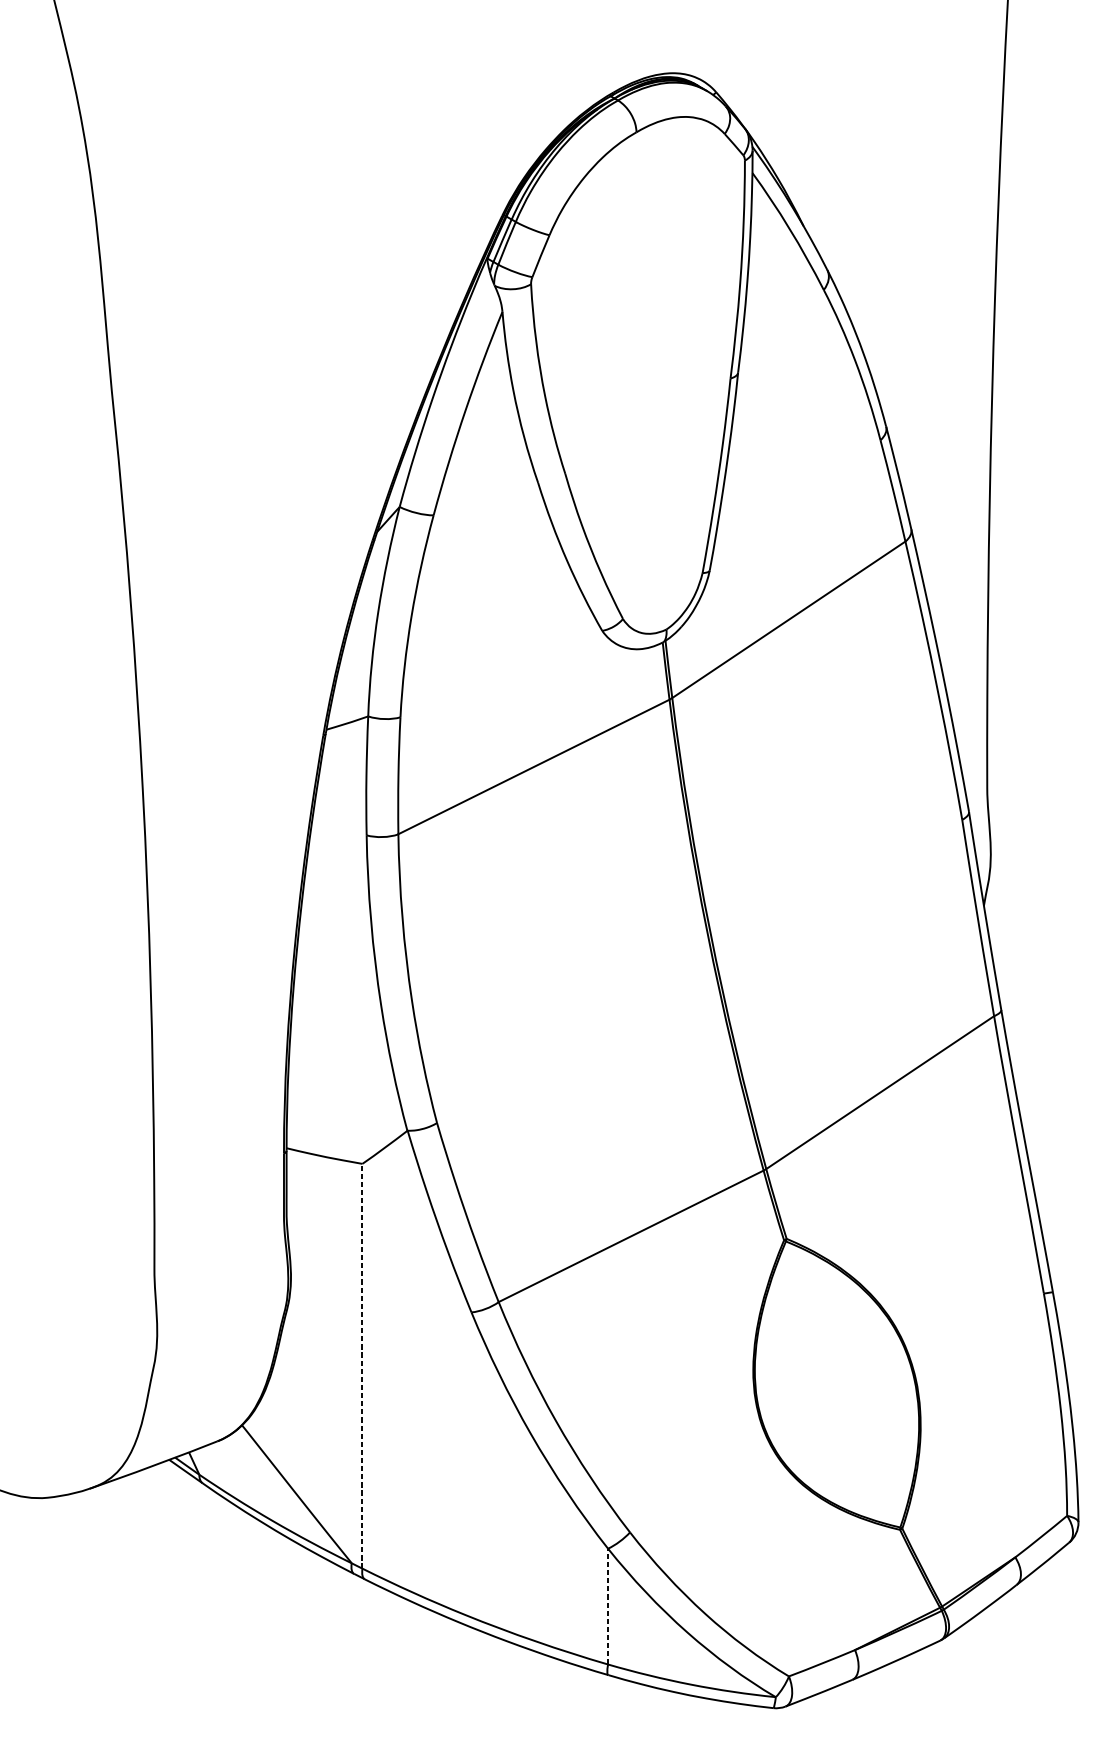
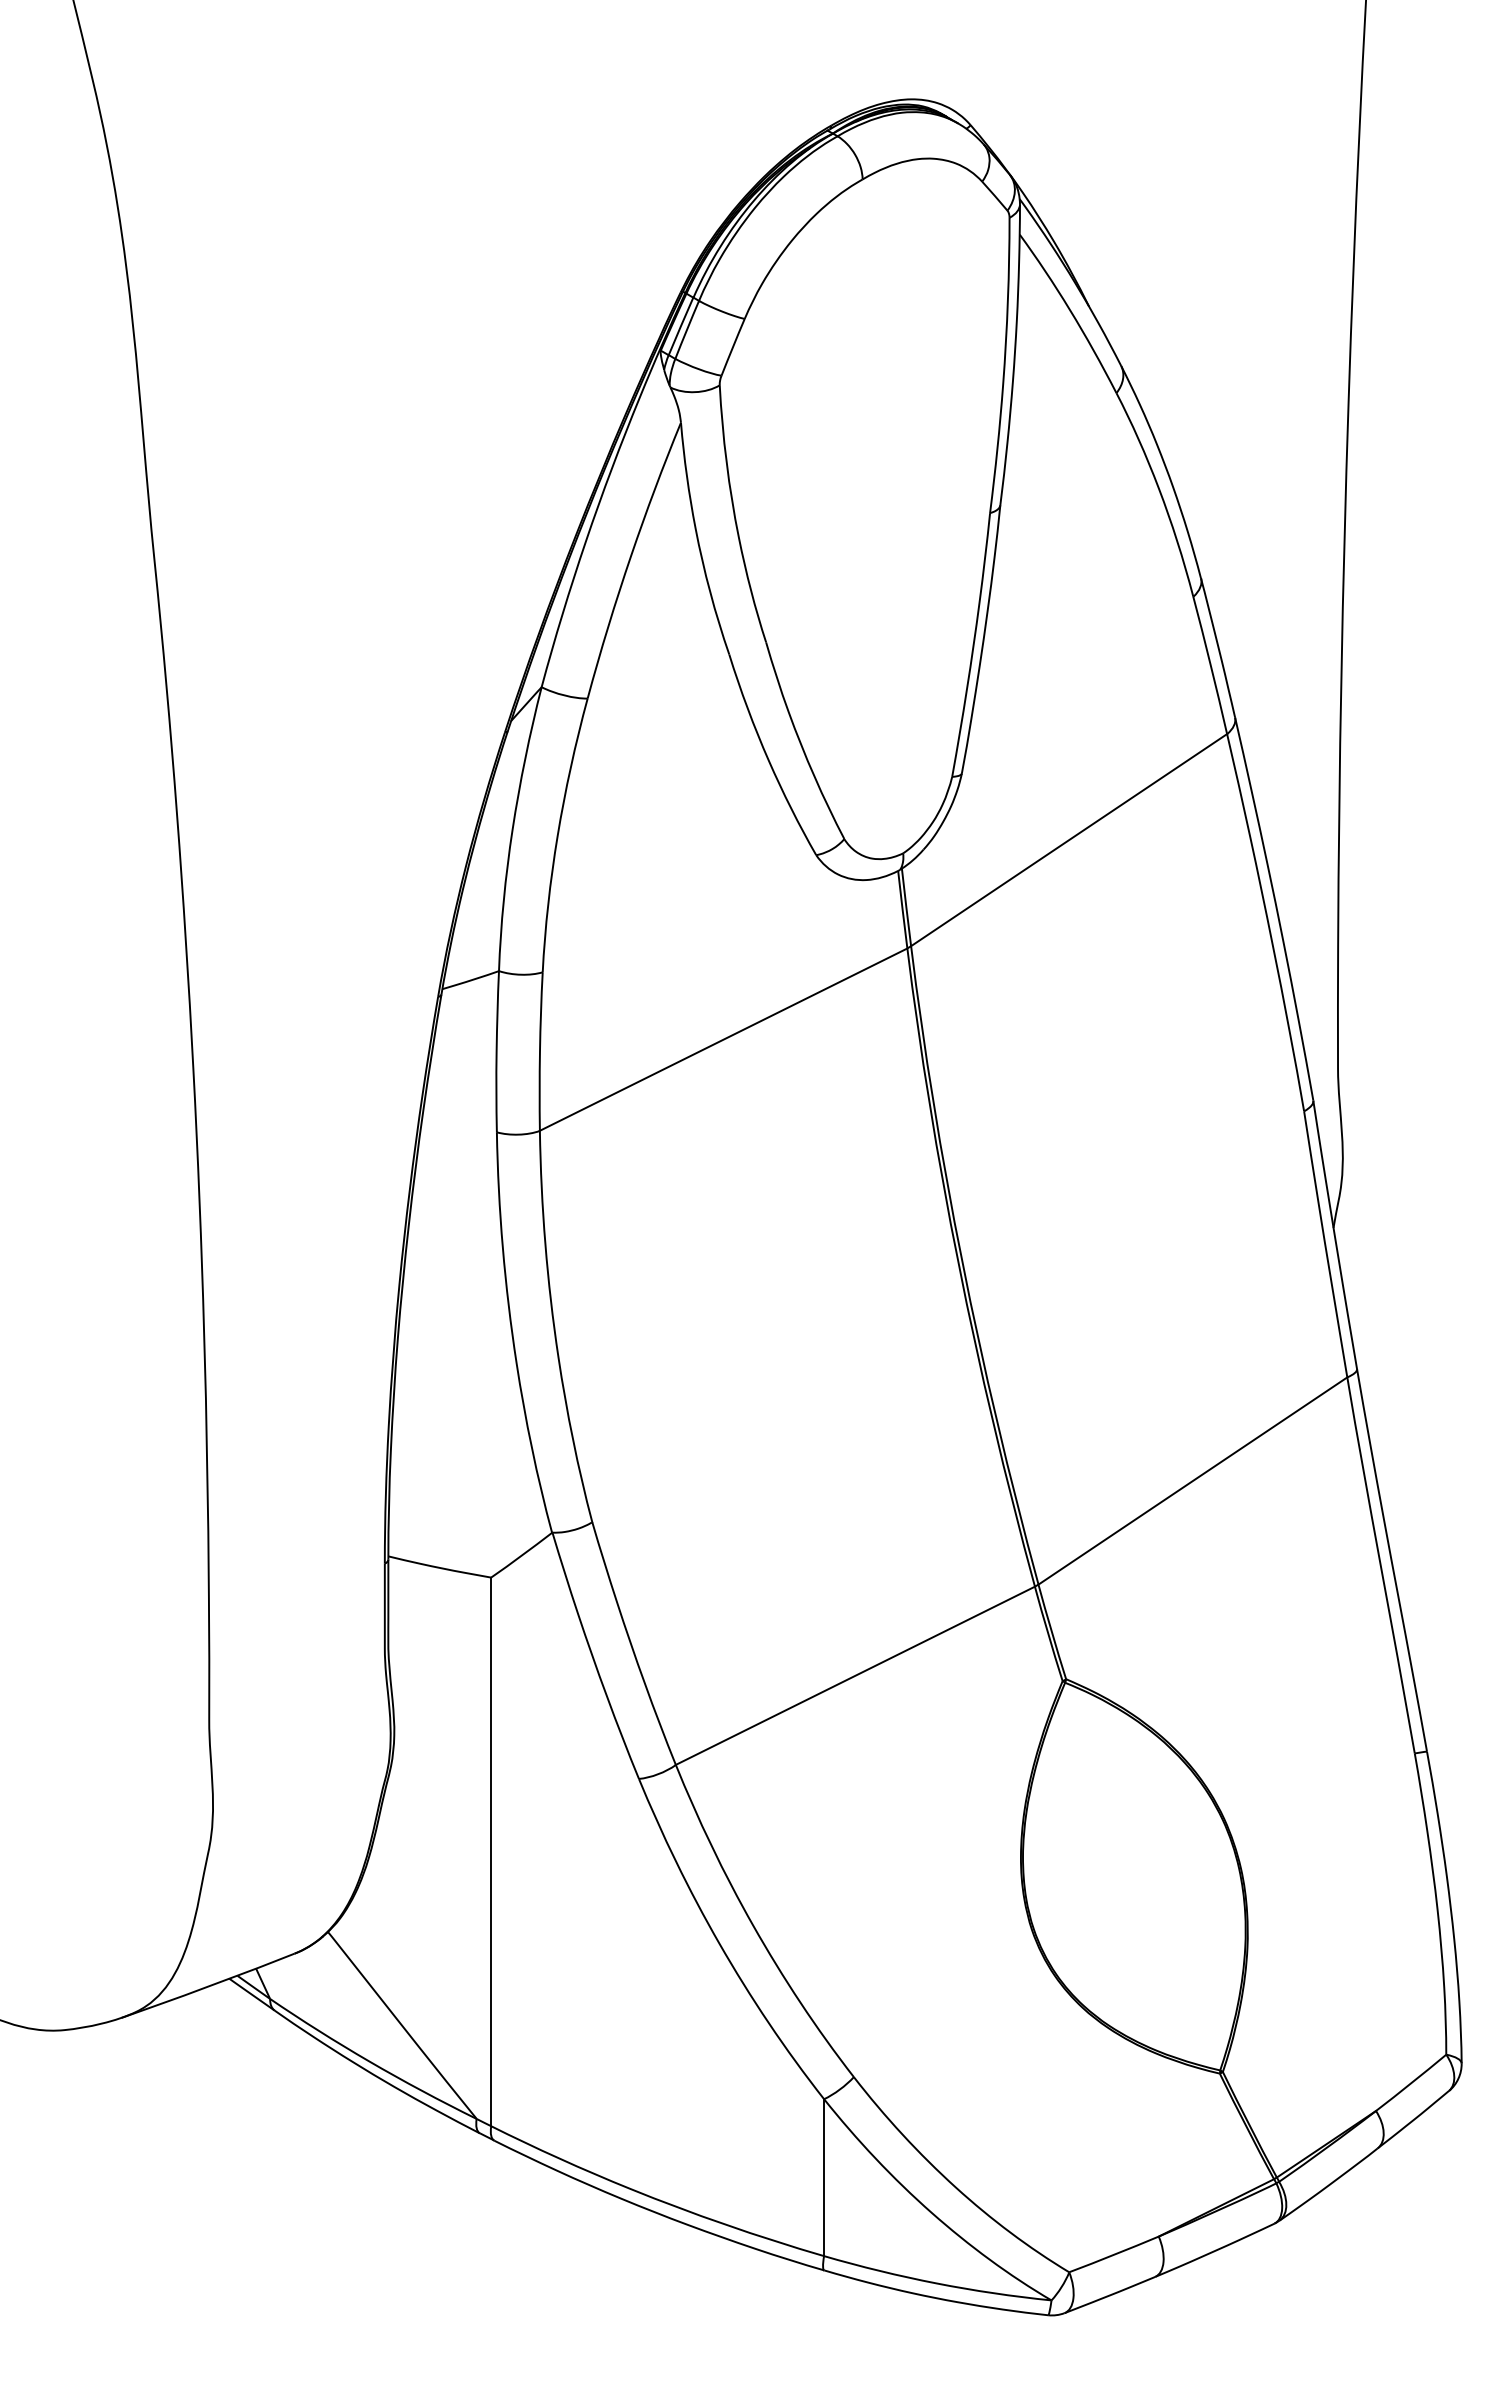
line: (362, 1365) -> (491, 1851), dashed -> solid
line: (608, 1606) -> (824, 2177), dashed -> solid

